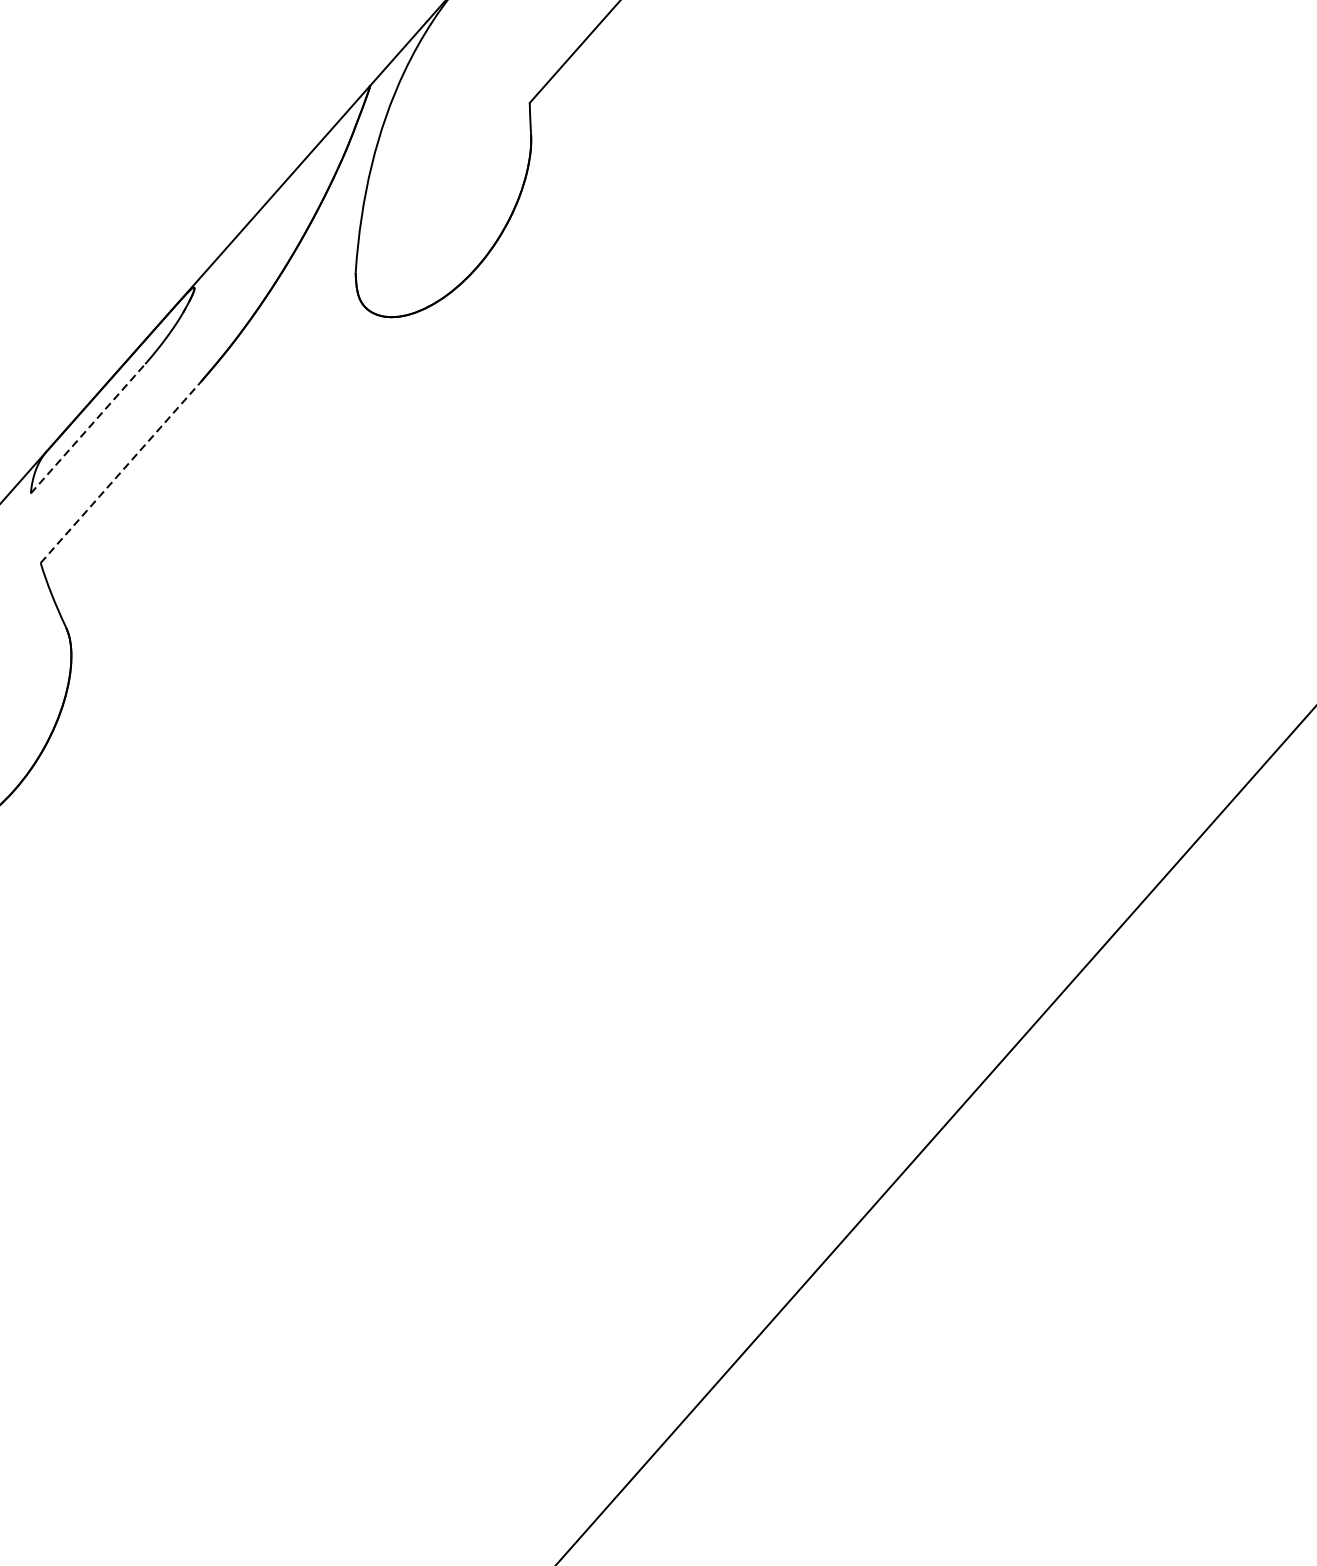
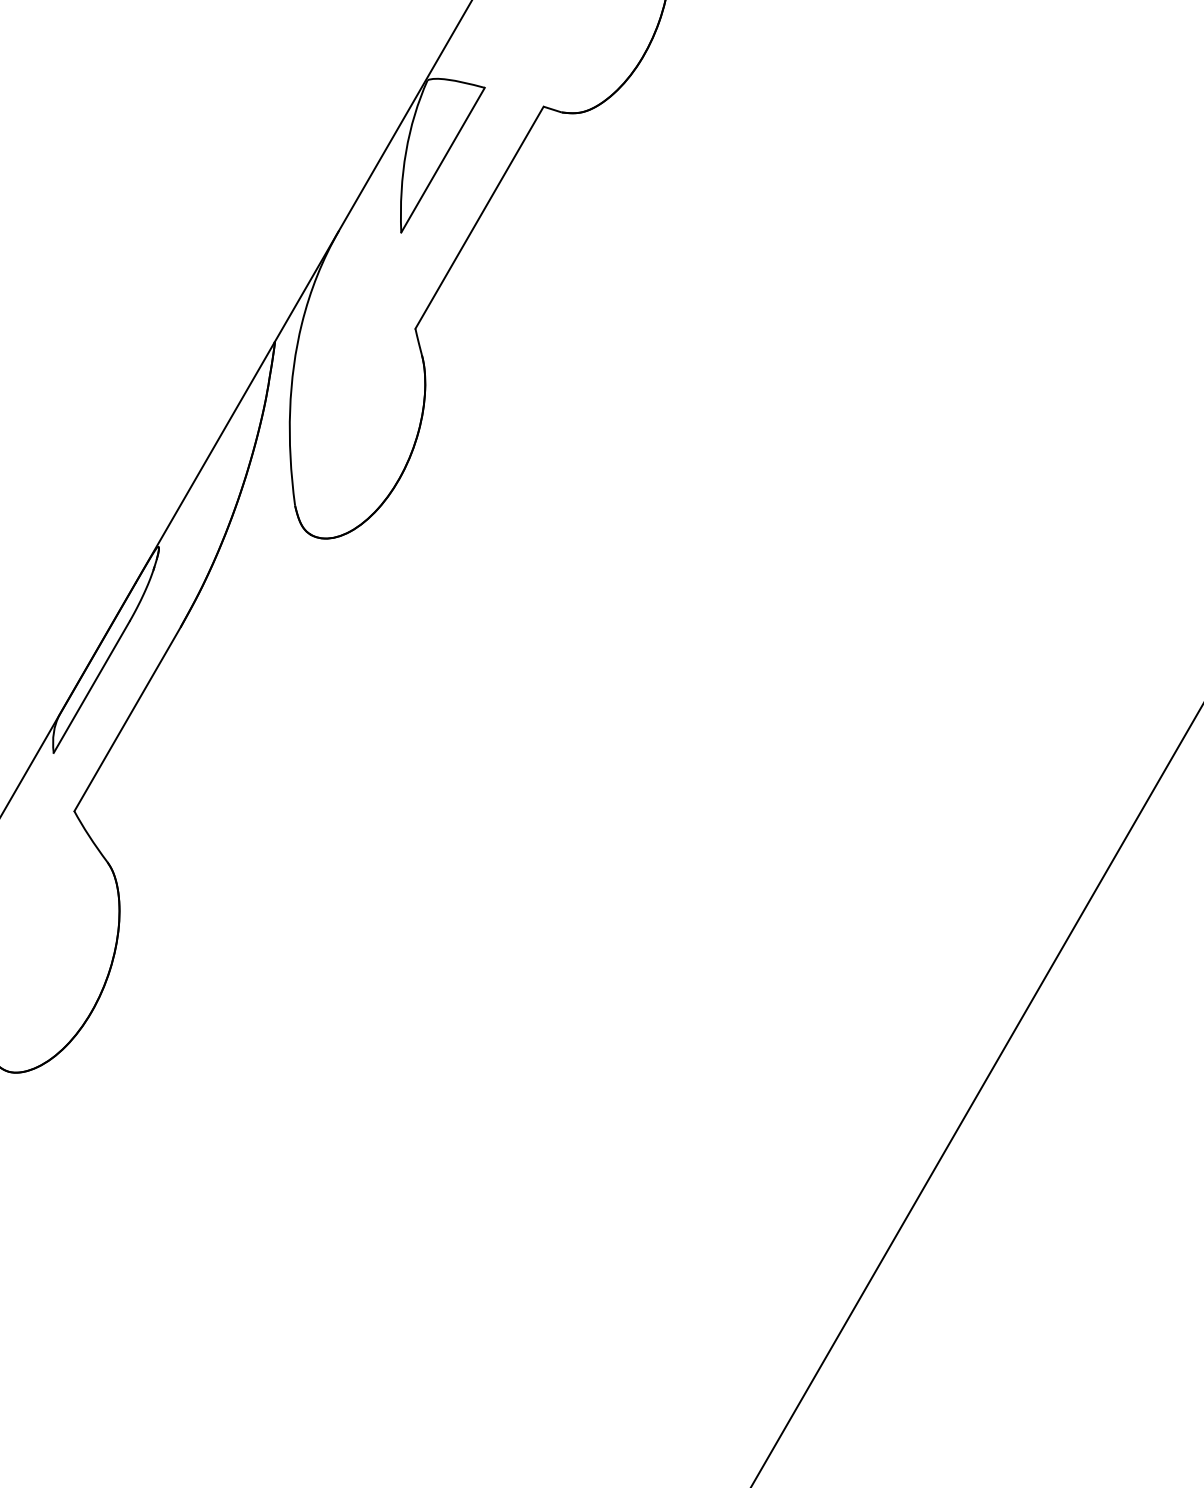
line: (87, 429) -> (91, 687), dashed -> solid
line: (120, 471) -> (127, 718), dashed -> solid

